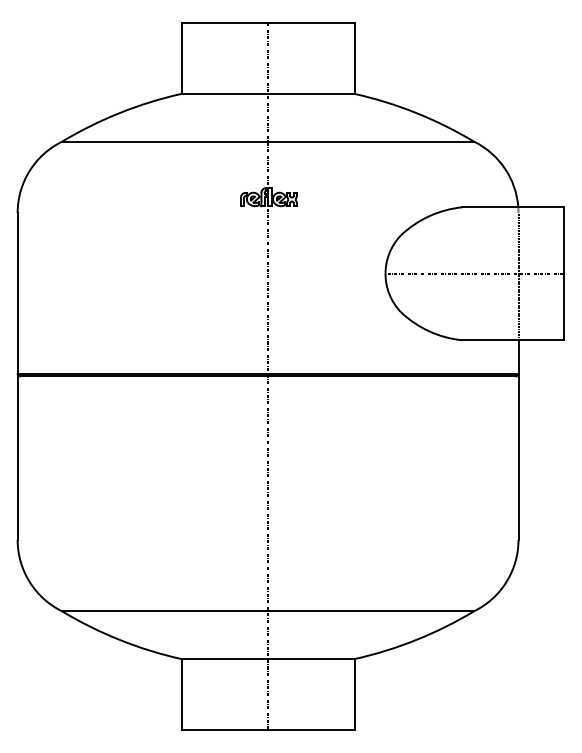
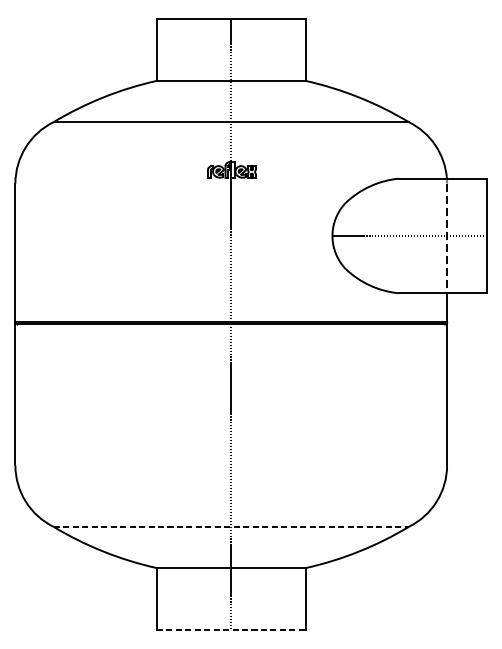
line: (268, 611) -> (231, 527), solid -> dashed
line: (268, 730) -> (231, 629), solid -> dashed

